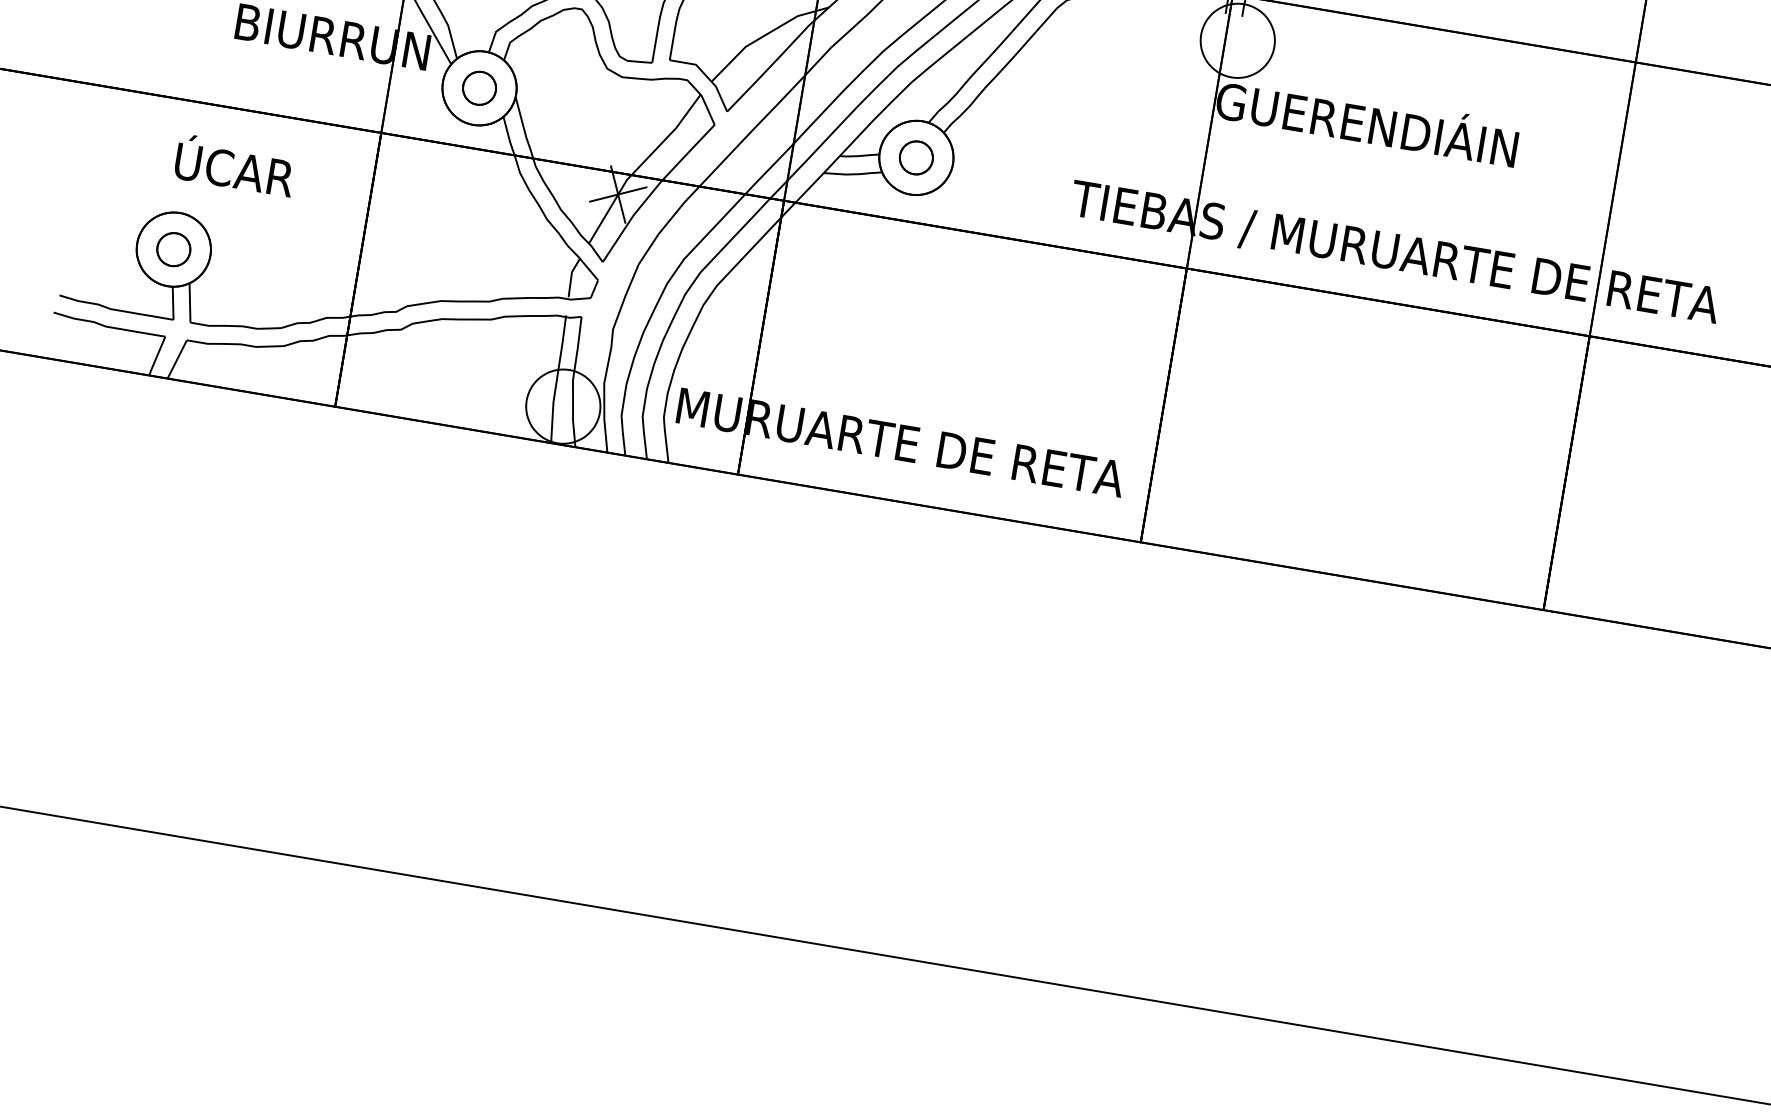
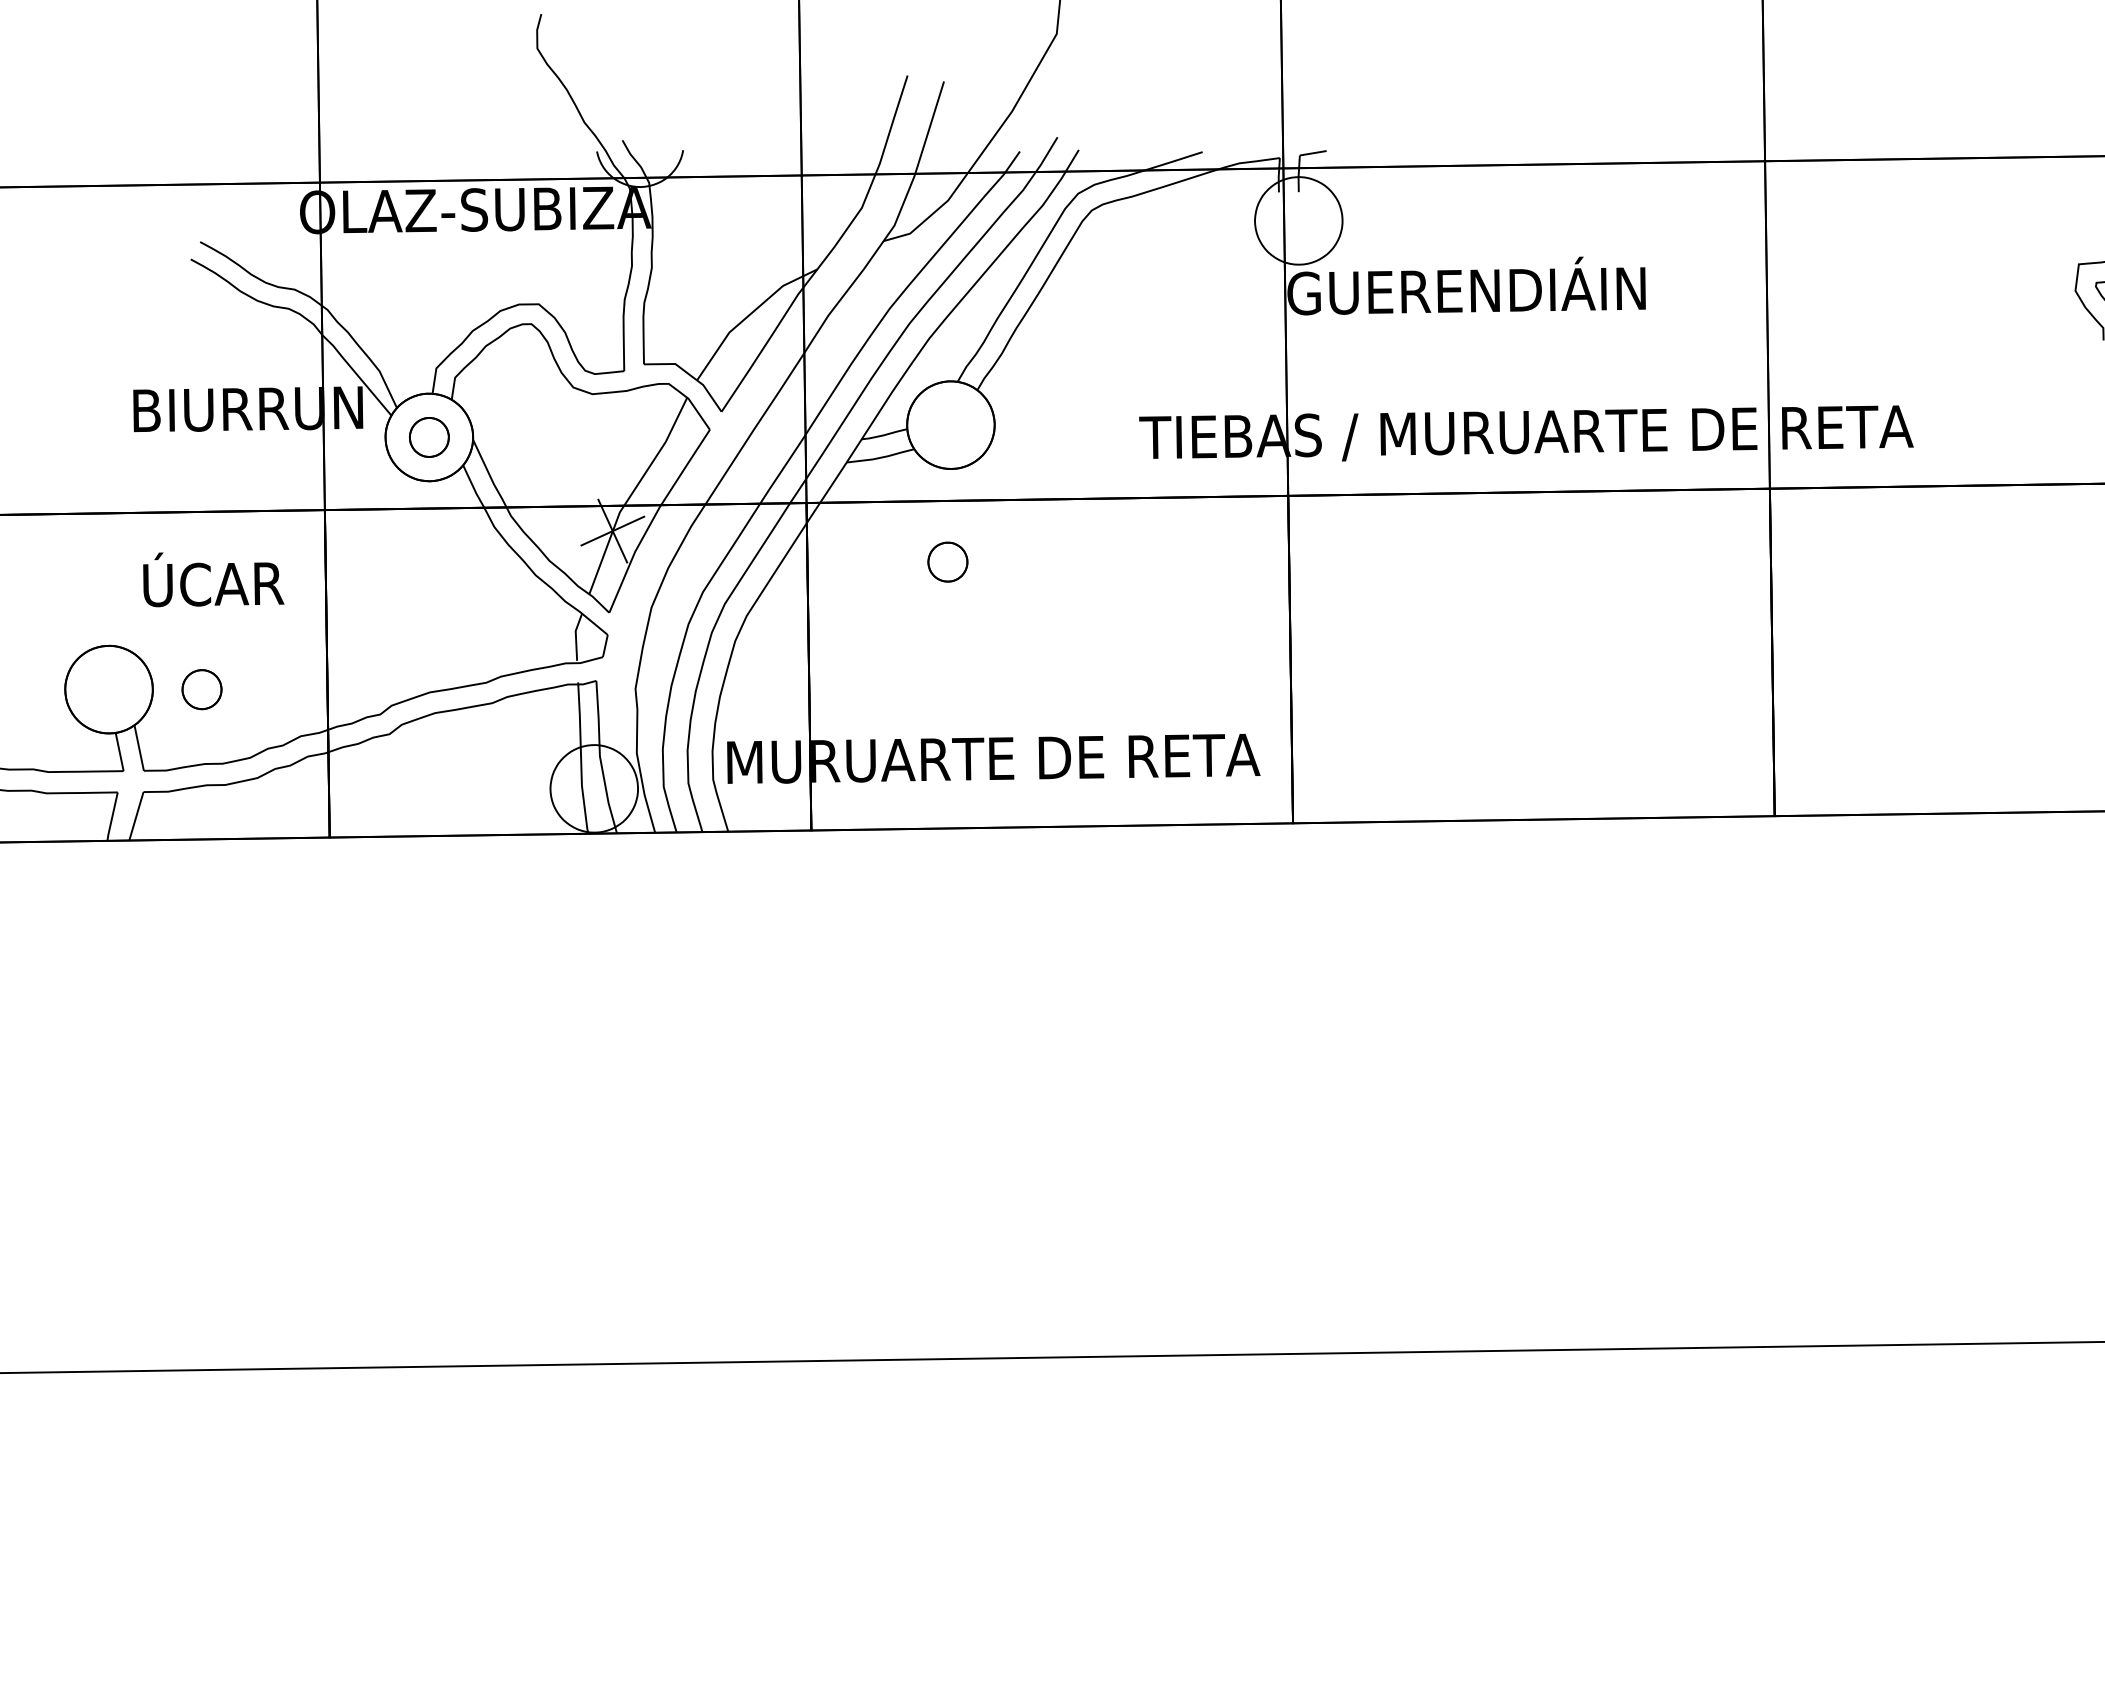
part: (916, 157) -> (947, 561), moved
text: (235, 165) -> (213, 579), moved
part: (173, 249) -> (201, 689), moved

